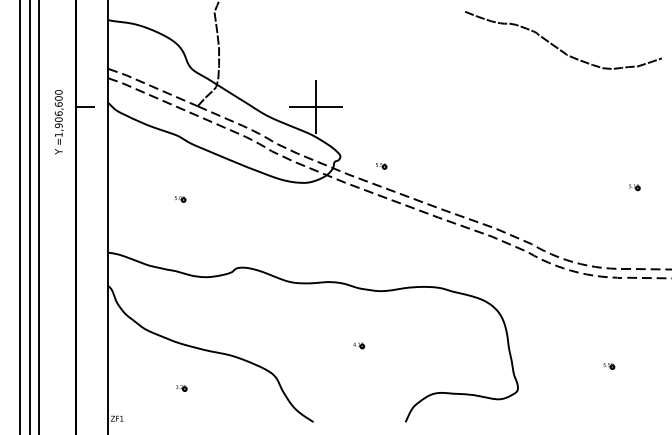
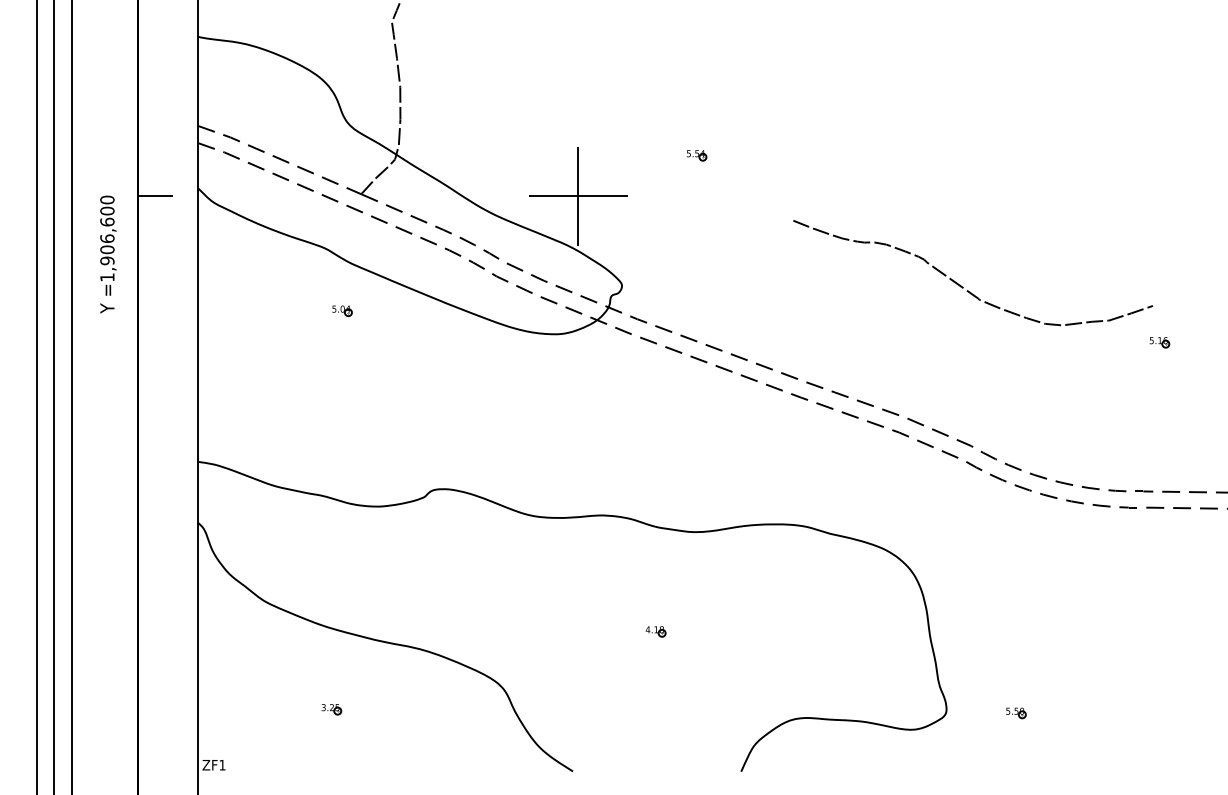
curve: (558, 47) -> (963, 286), moved
text: (58, 122) -> (106, 254), moved
part: (381, 166) -> (697, 156), moved
part: (180, 199) -> (342, 311), moved
part: (609, 366) -> (1016, 713), moved

